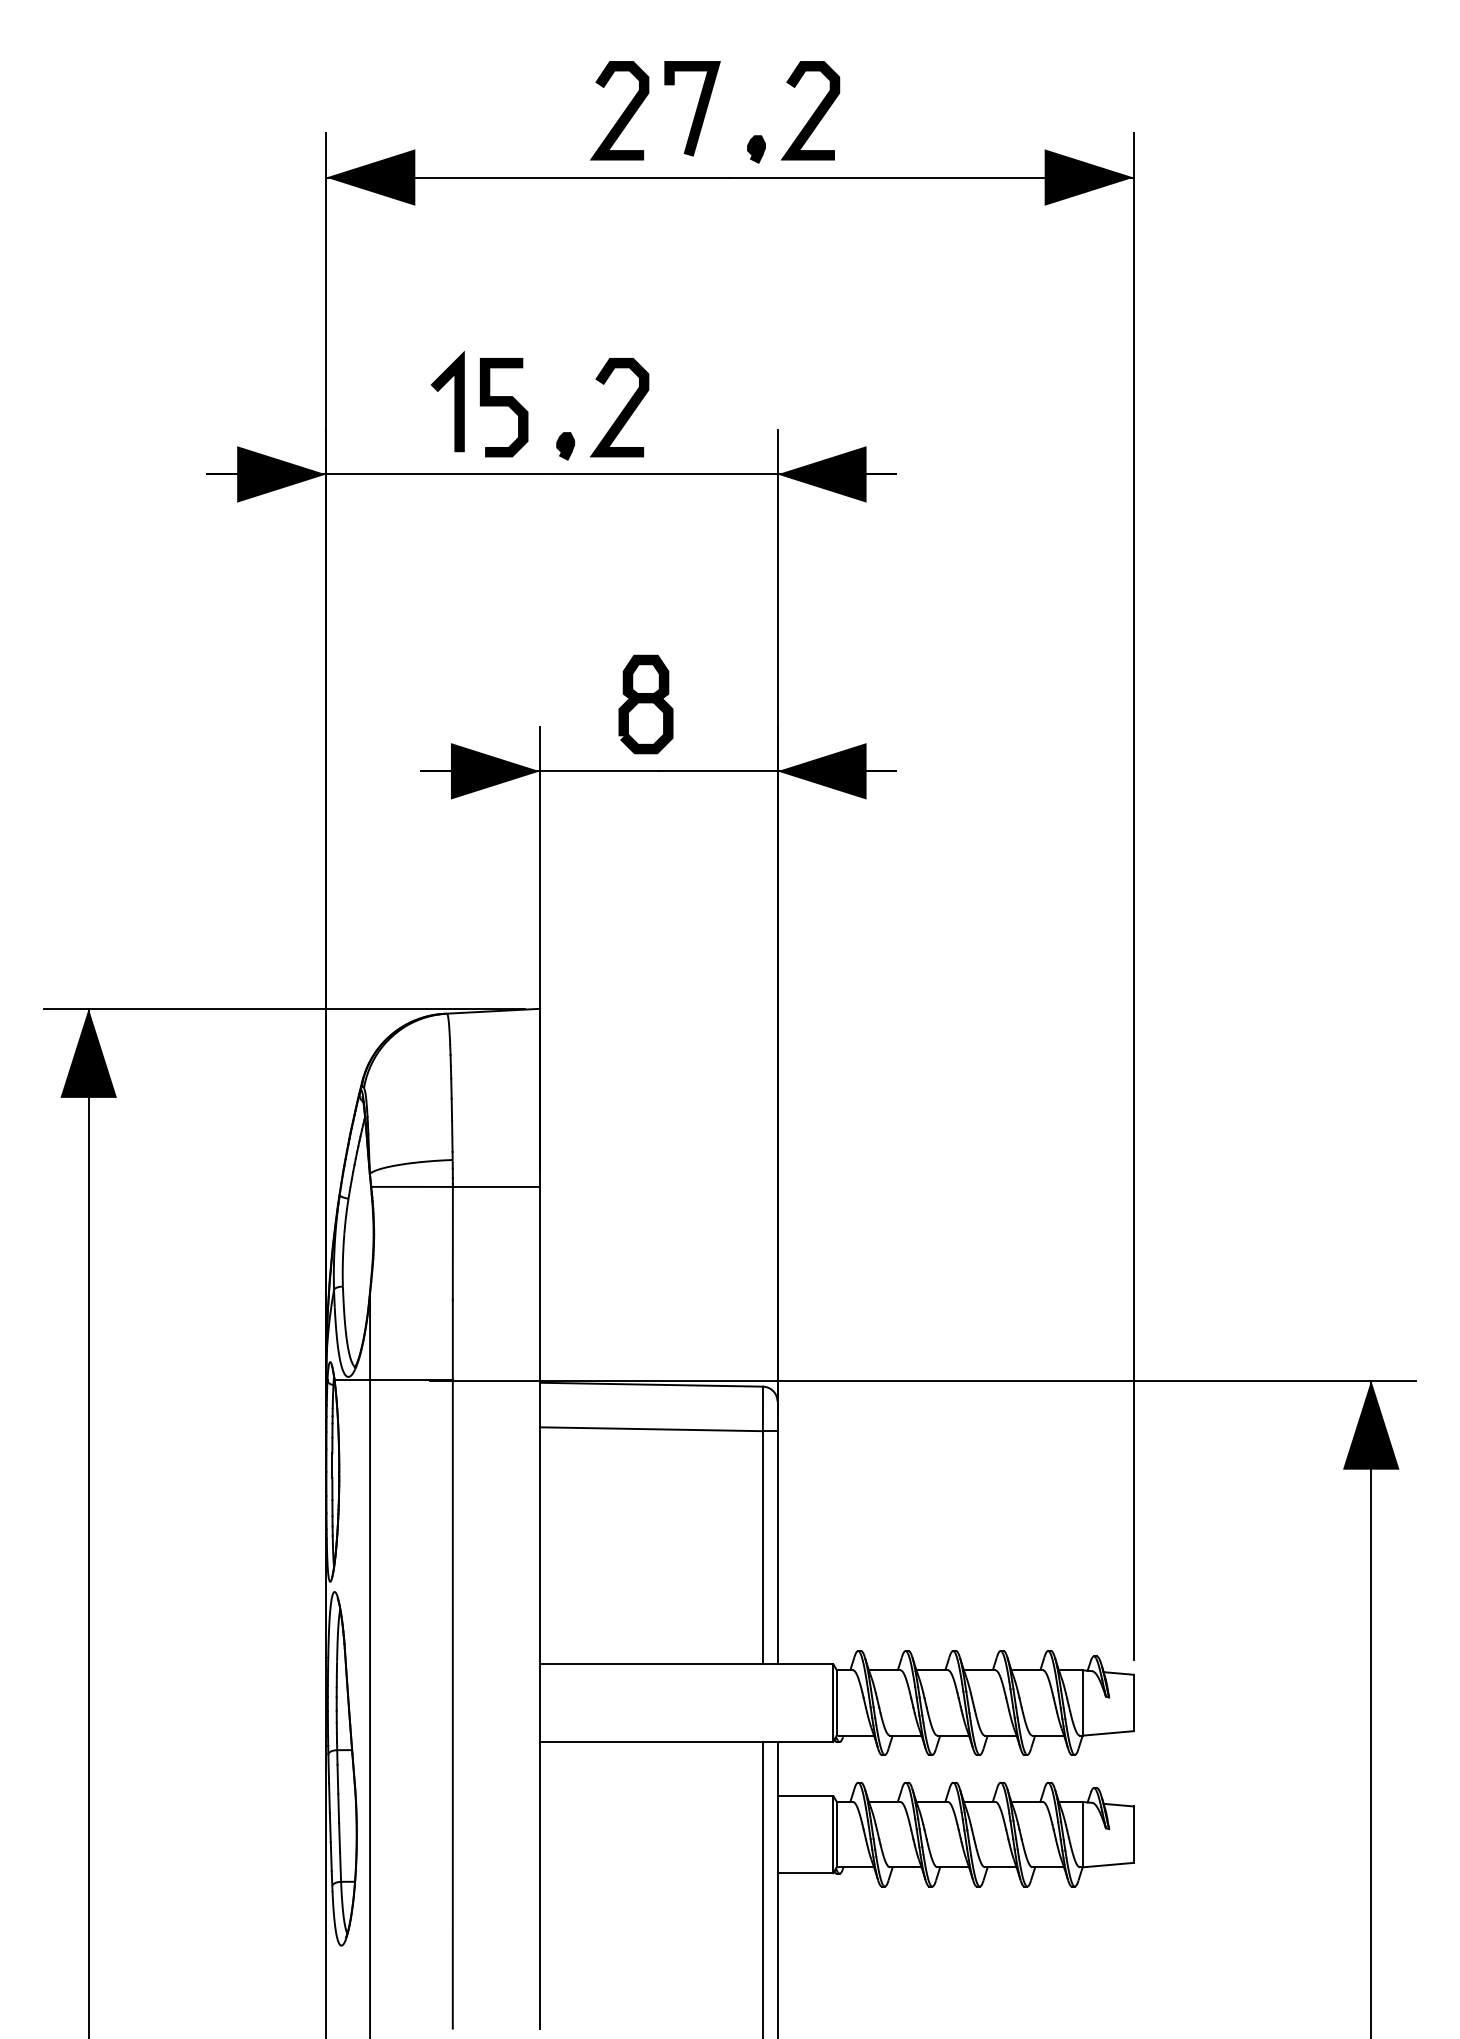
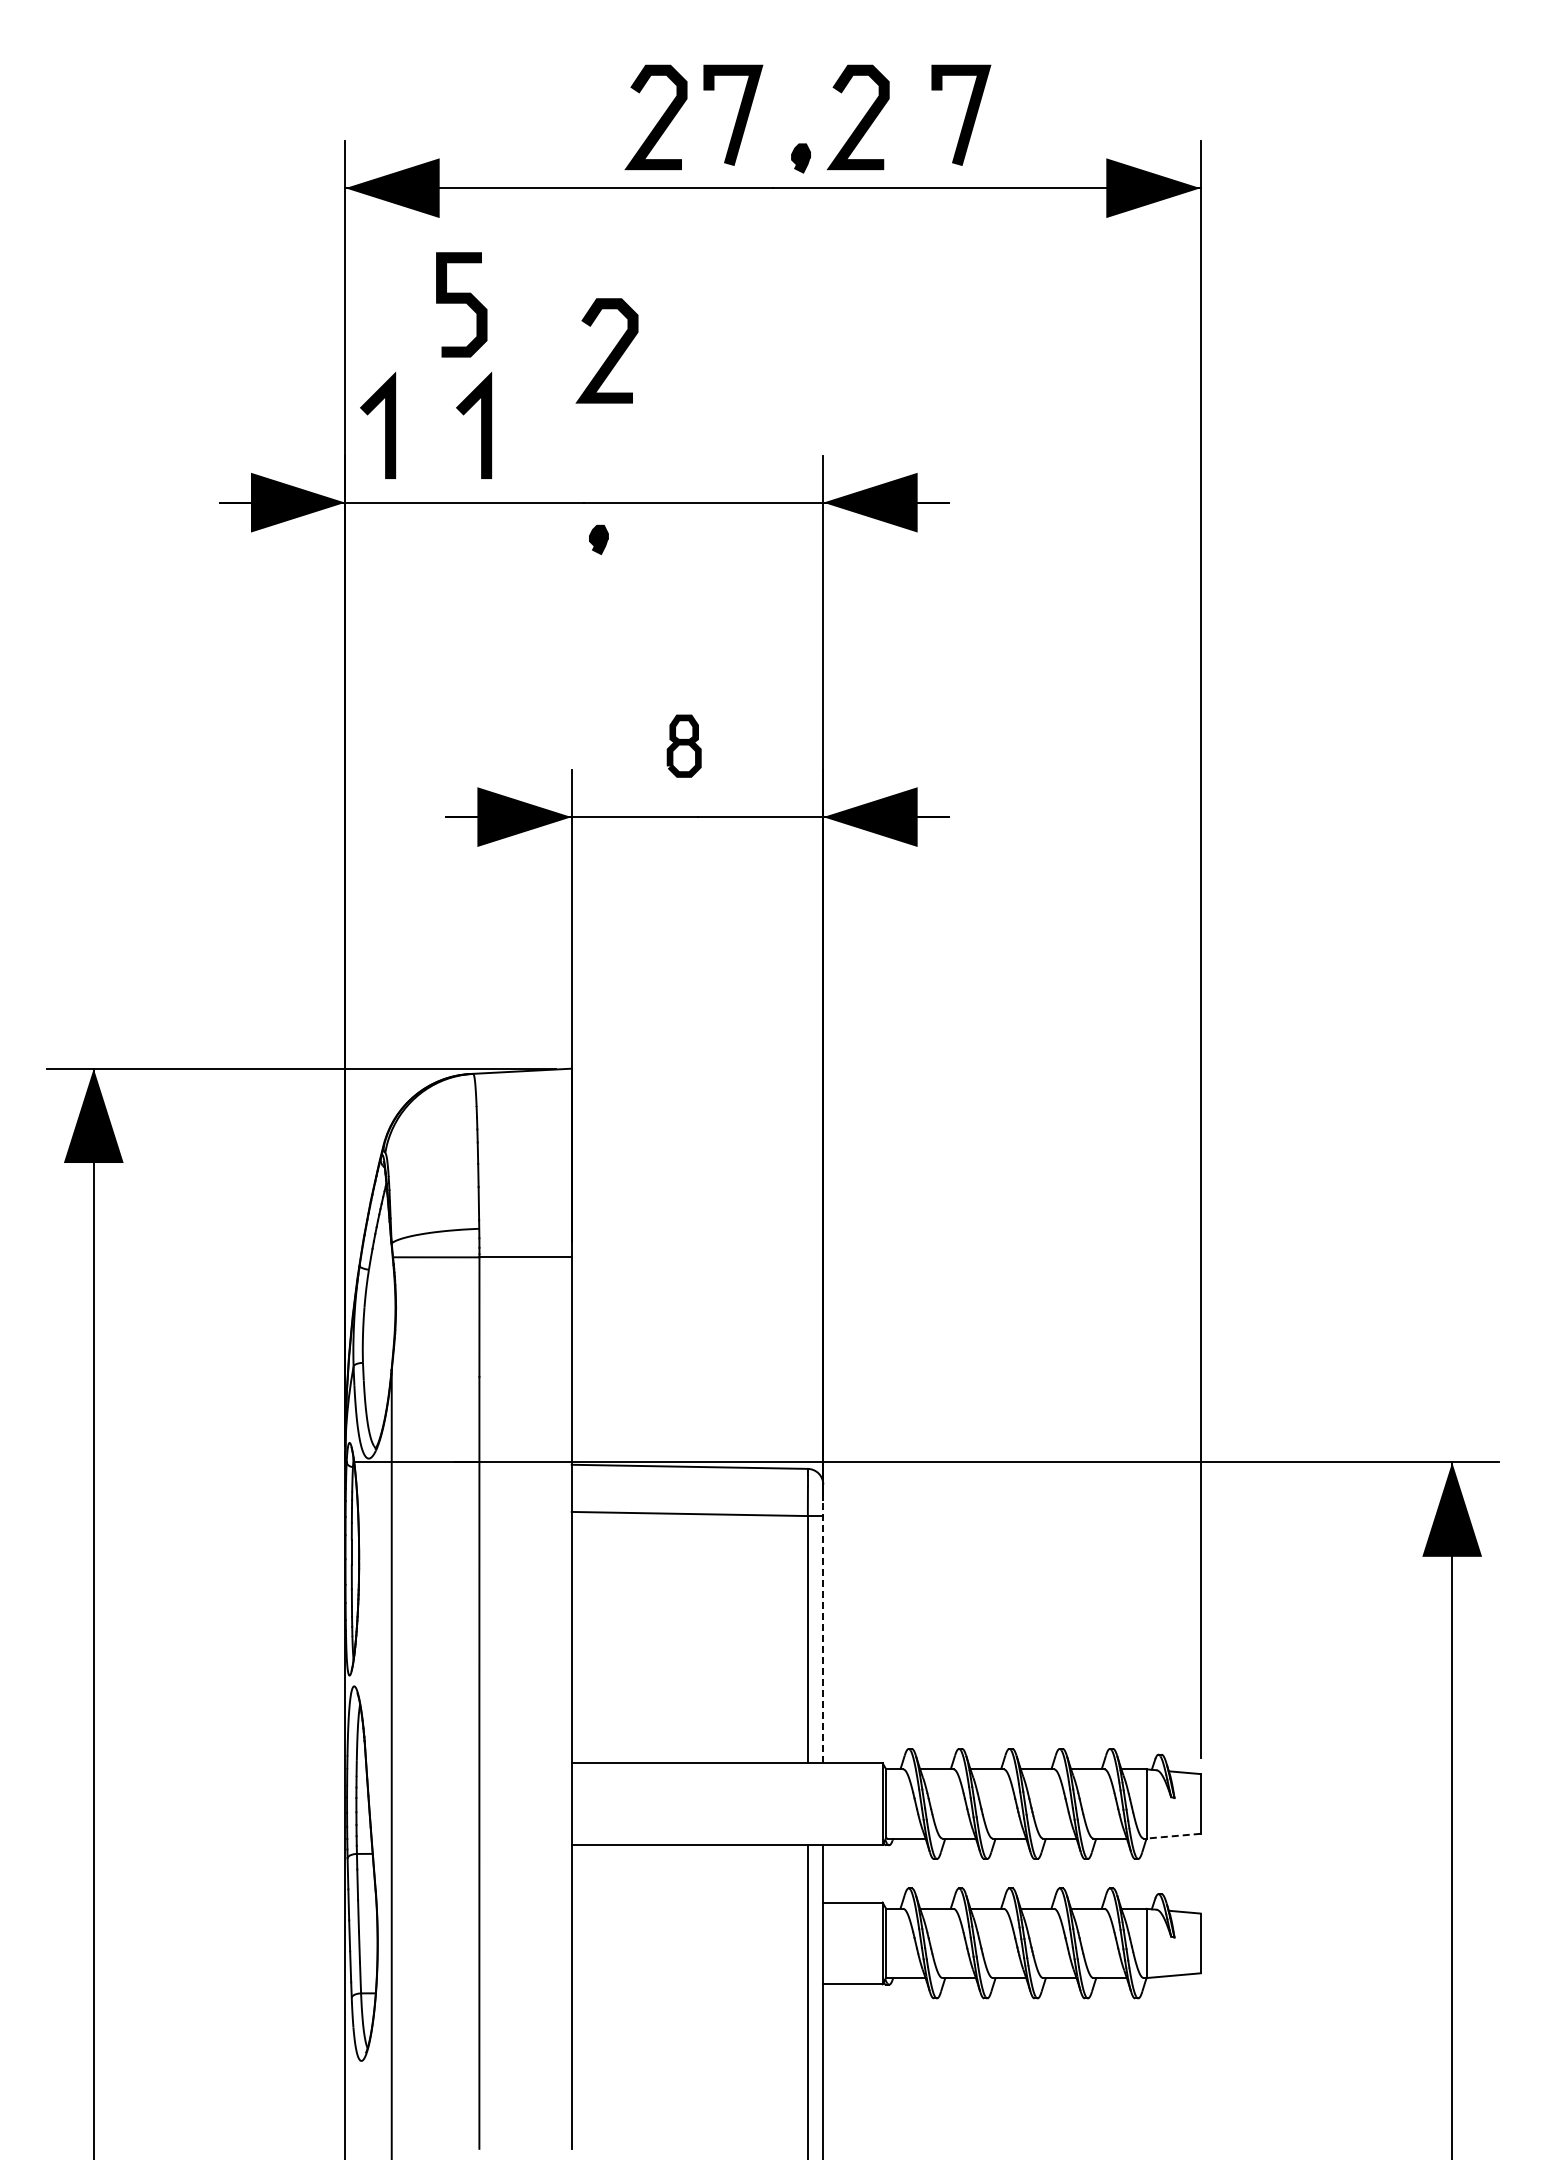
line: (911, 107) -> (965, 114), added
line: (364, 401) -> (385, 425), added
curve: (503, 406) -> (461, 303), moved
curve: (622, 410) -> (610, 353), moved
part: (565, 445) -> (598, 539), moved
part: (646, 703) -> (684, 745), size x0.6
line: (777, 1532) -> (823, 1623), solid -> dashed
line: (1108, 1733) -> (1173, 1836), solid -> dashed

